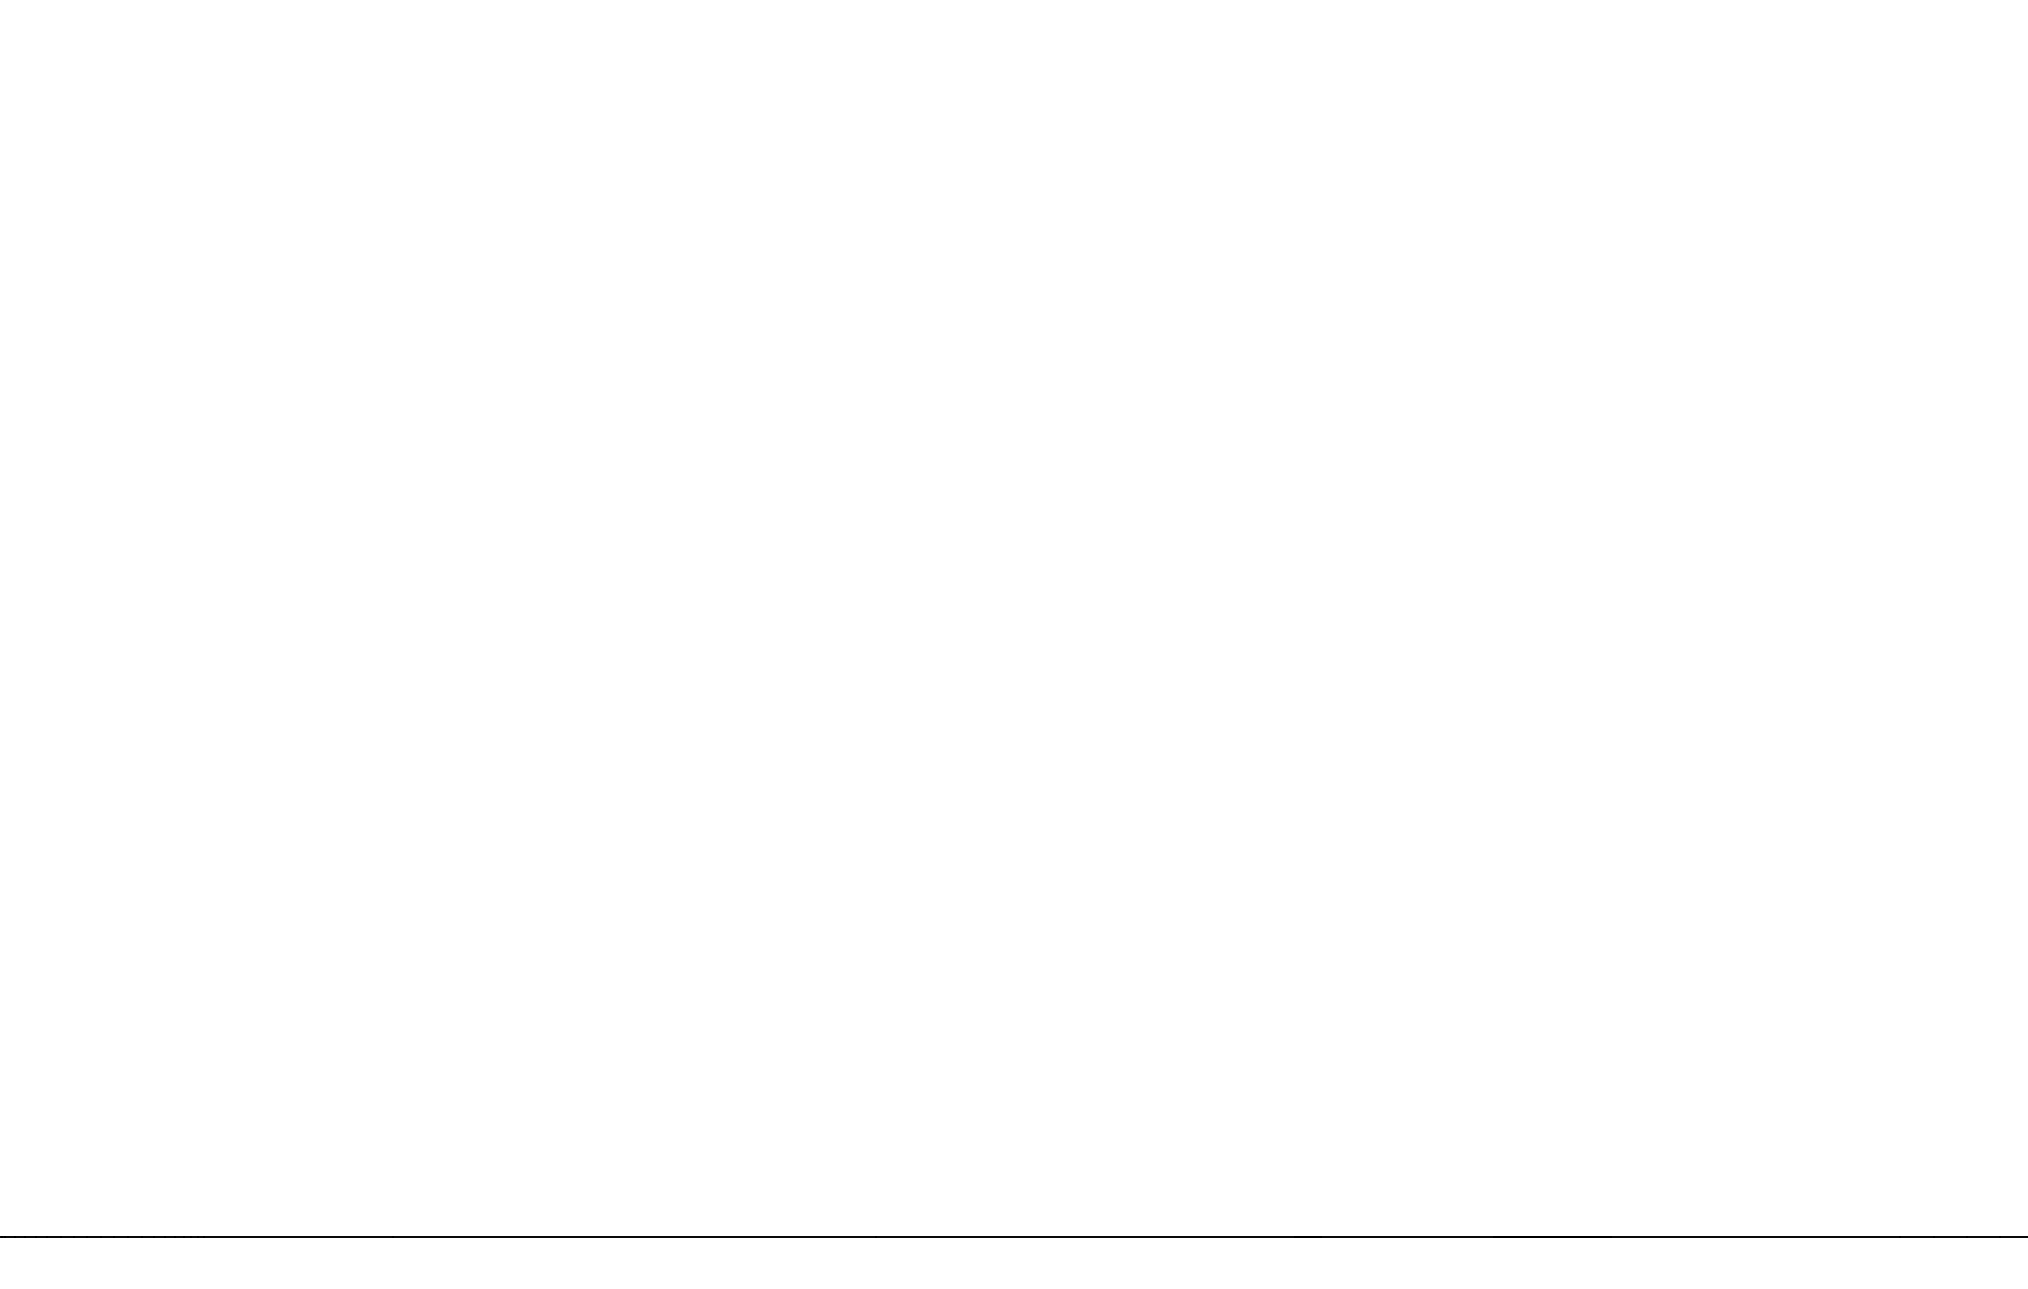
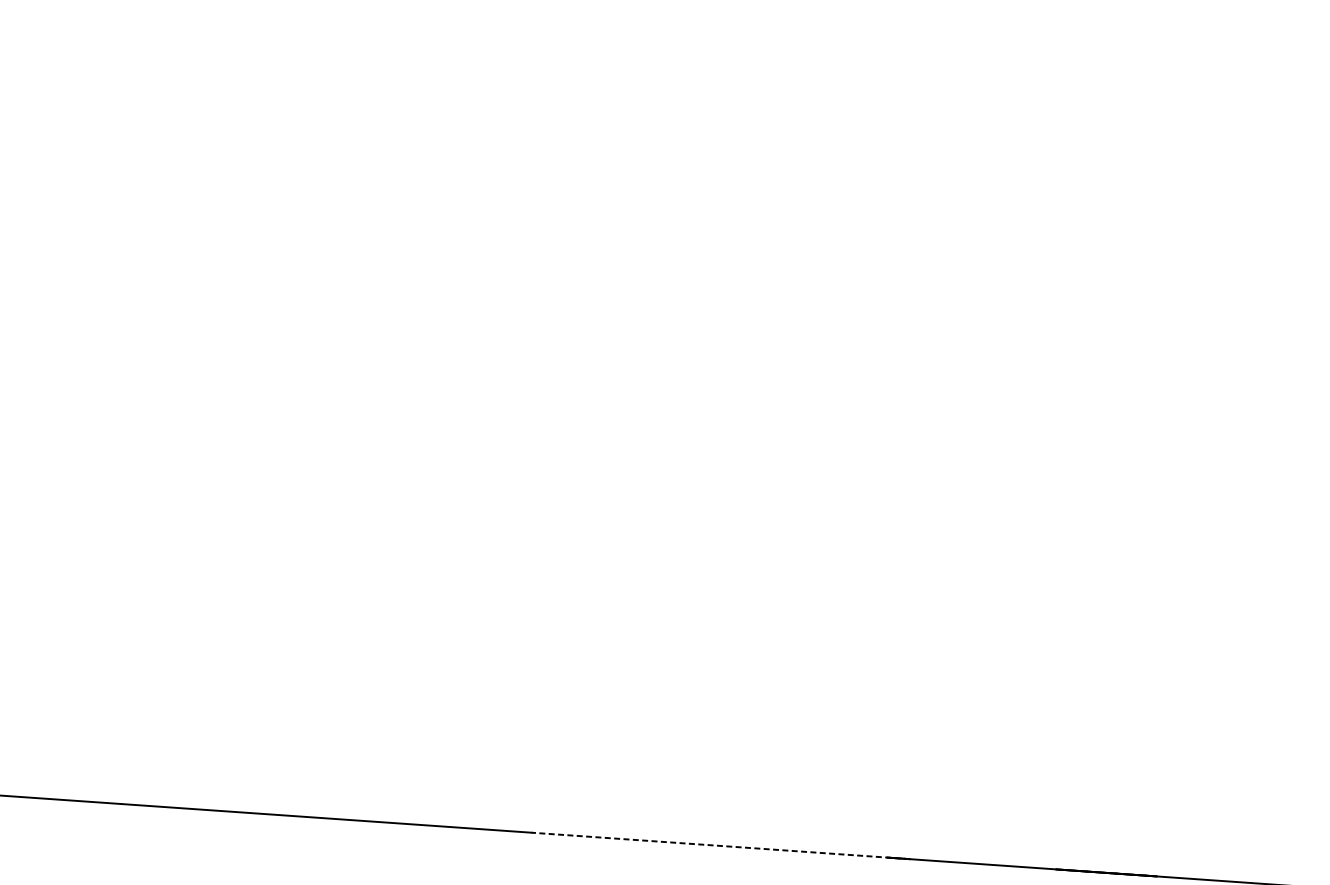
line: (1098, 1236) -> (720, 845), solid -> dashed

